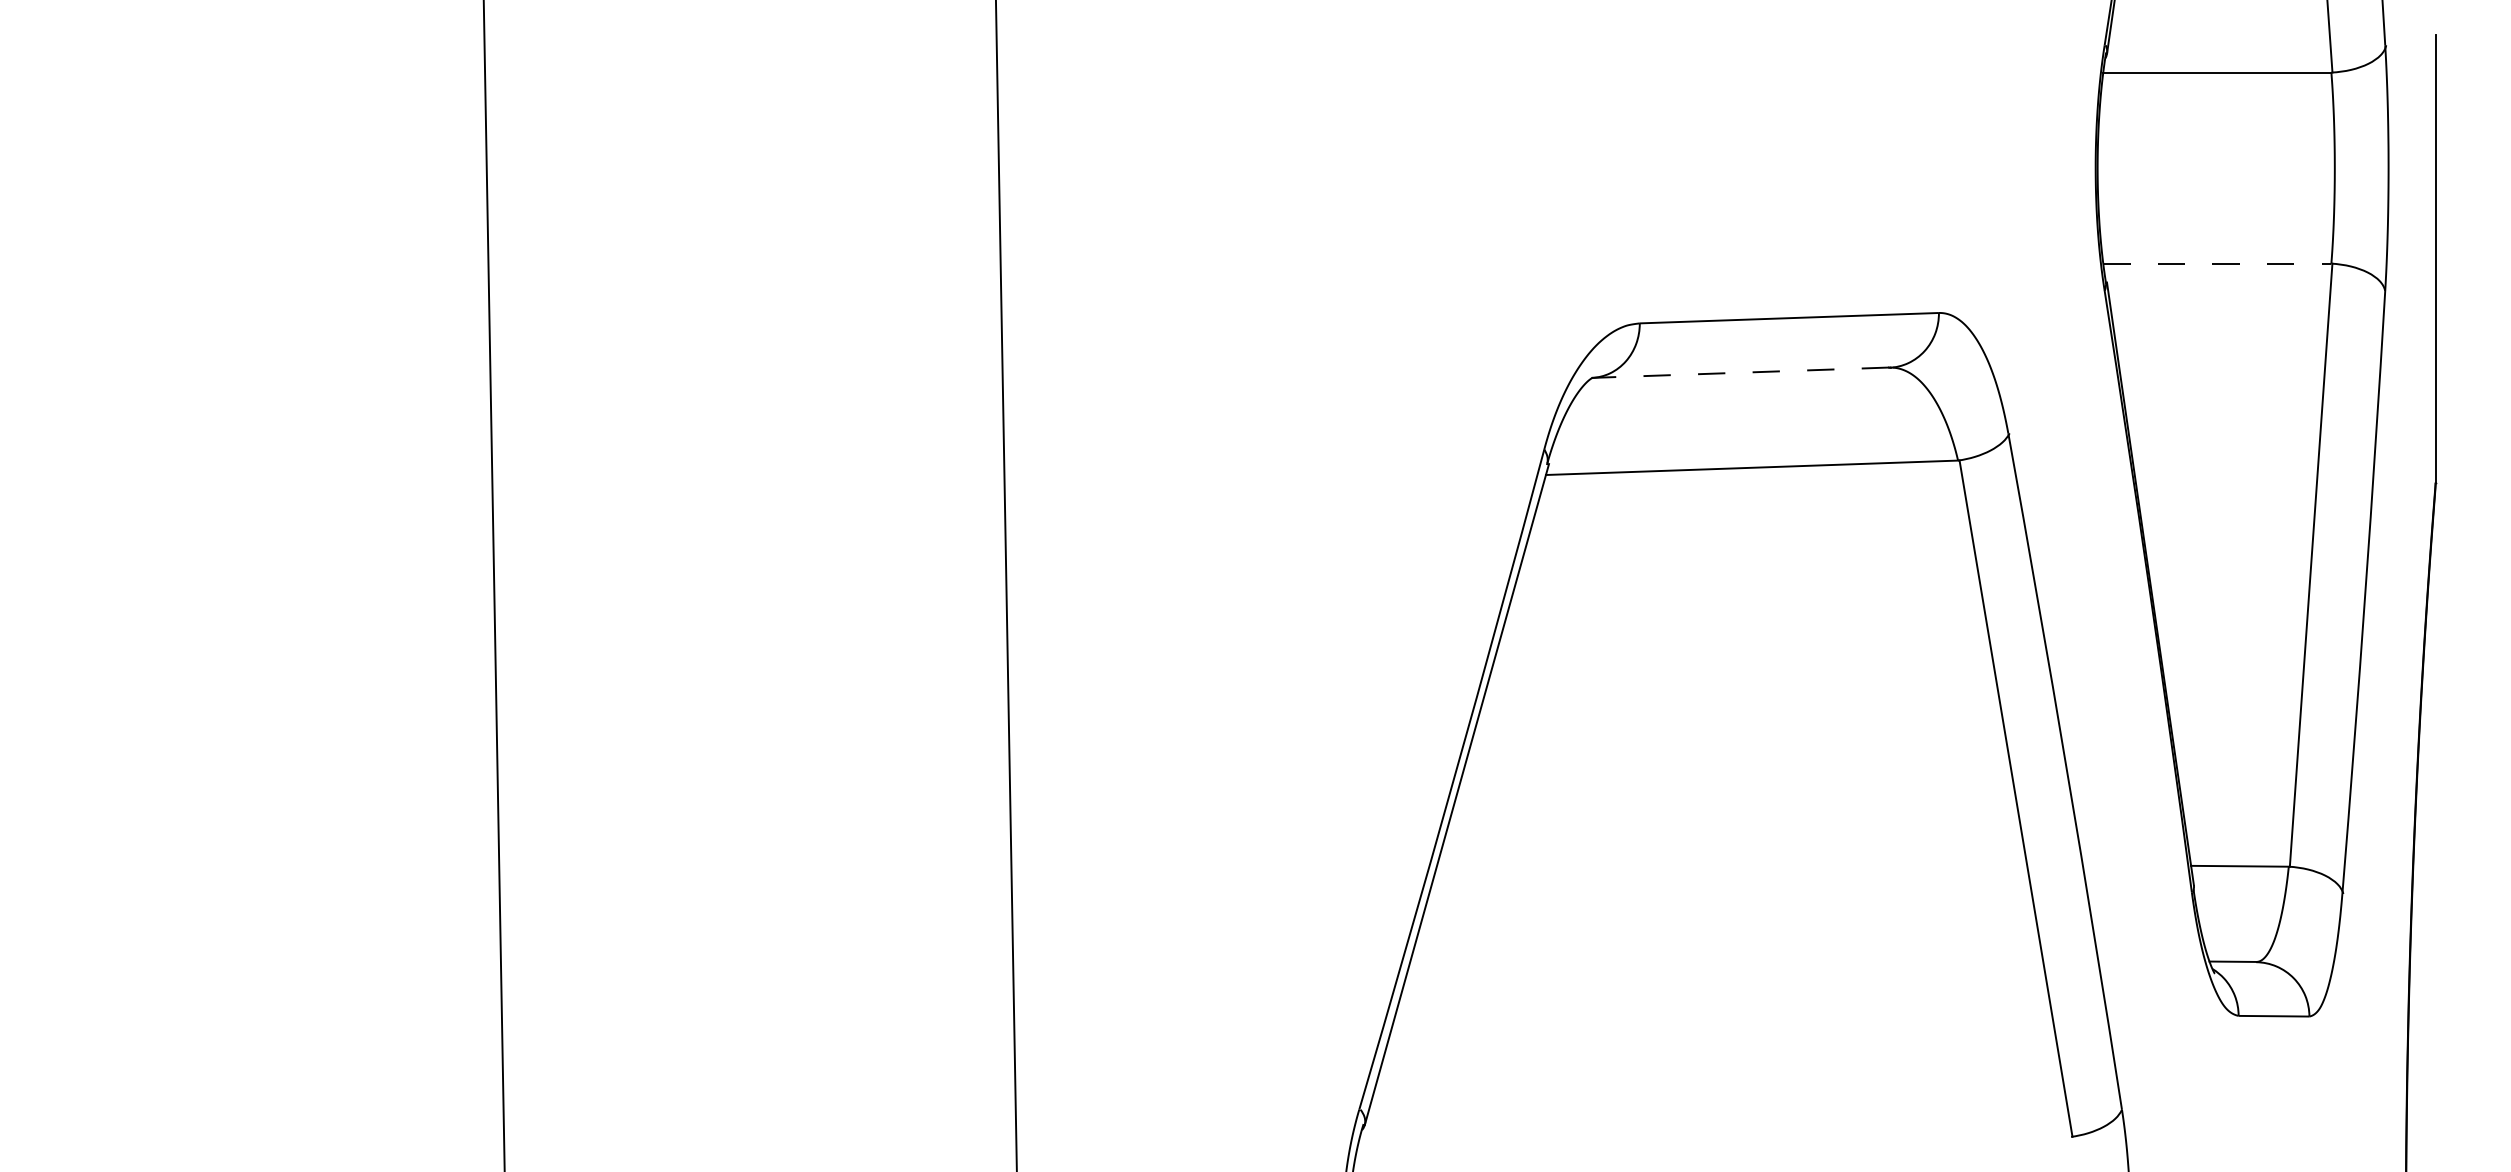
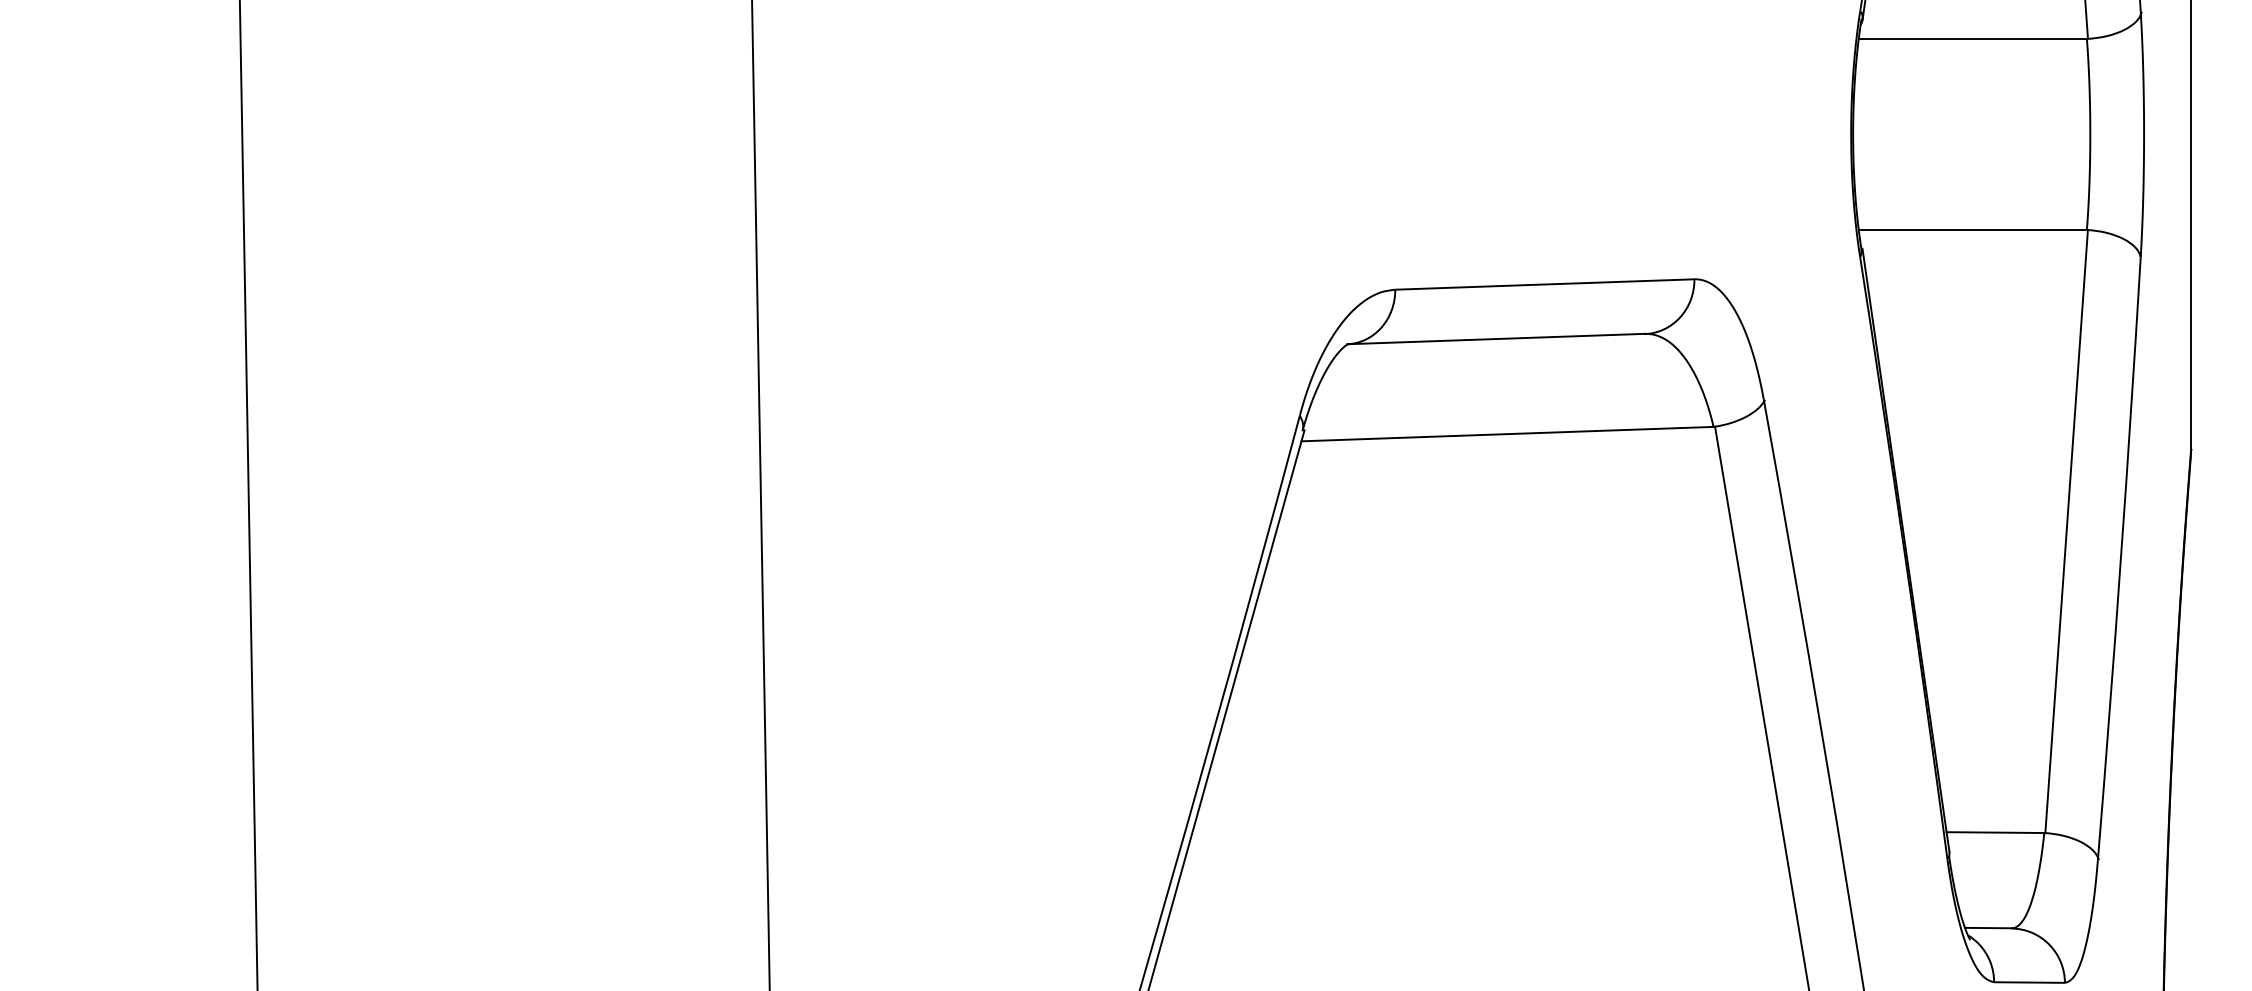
line: (2217, 263) -> (1973, 229), dashed -> solid
line: (1740, 372) -> (1496, 338), dashed -> solid

